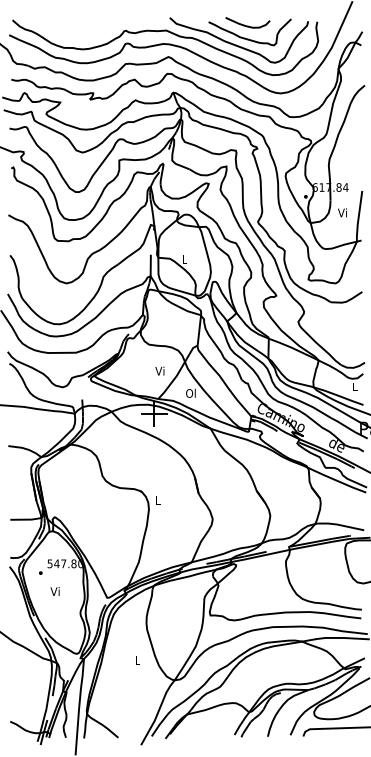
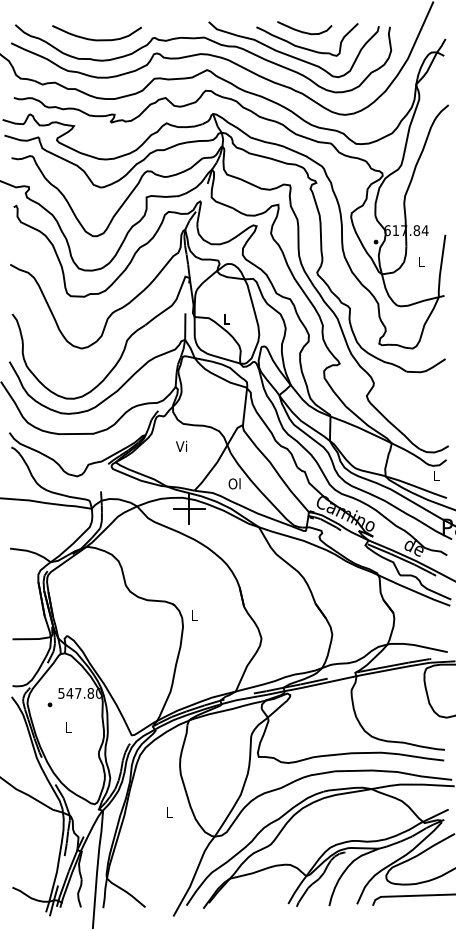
curve: (78, 32) -> (96, 39), added
text: (342, 212) -> (420, 261), Vi -> L
text: (159, 370) -> (181, 445), moved
text: (54, 590) -> (67, 726), Vi -> L

